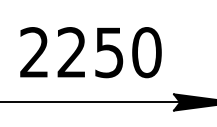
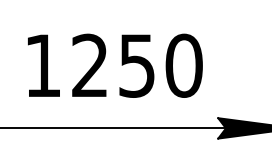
text: (33, 52) -> (41, 65), 2250 -> 1250

